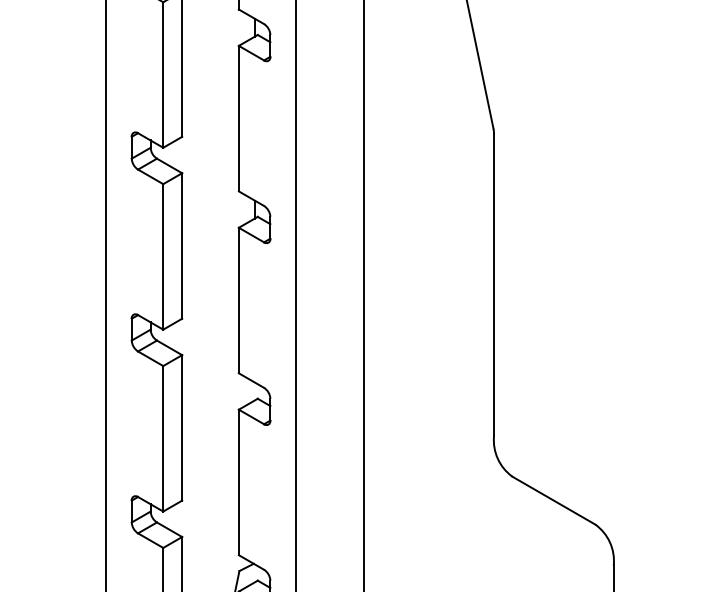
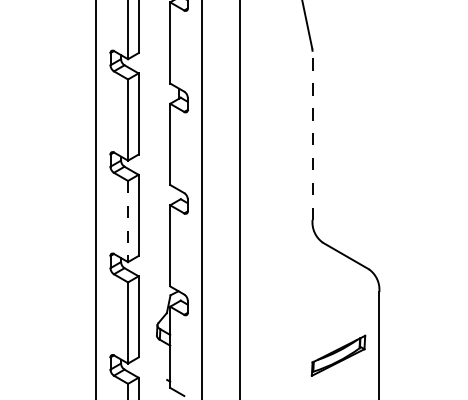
line: (493, 284) -> (312, 135), solid -> dashed
line: (164, 438) -> (128, 221), solid -> dashed

